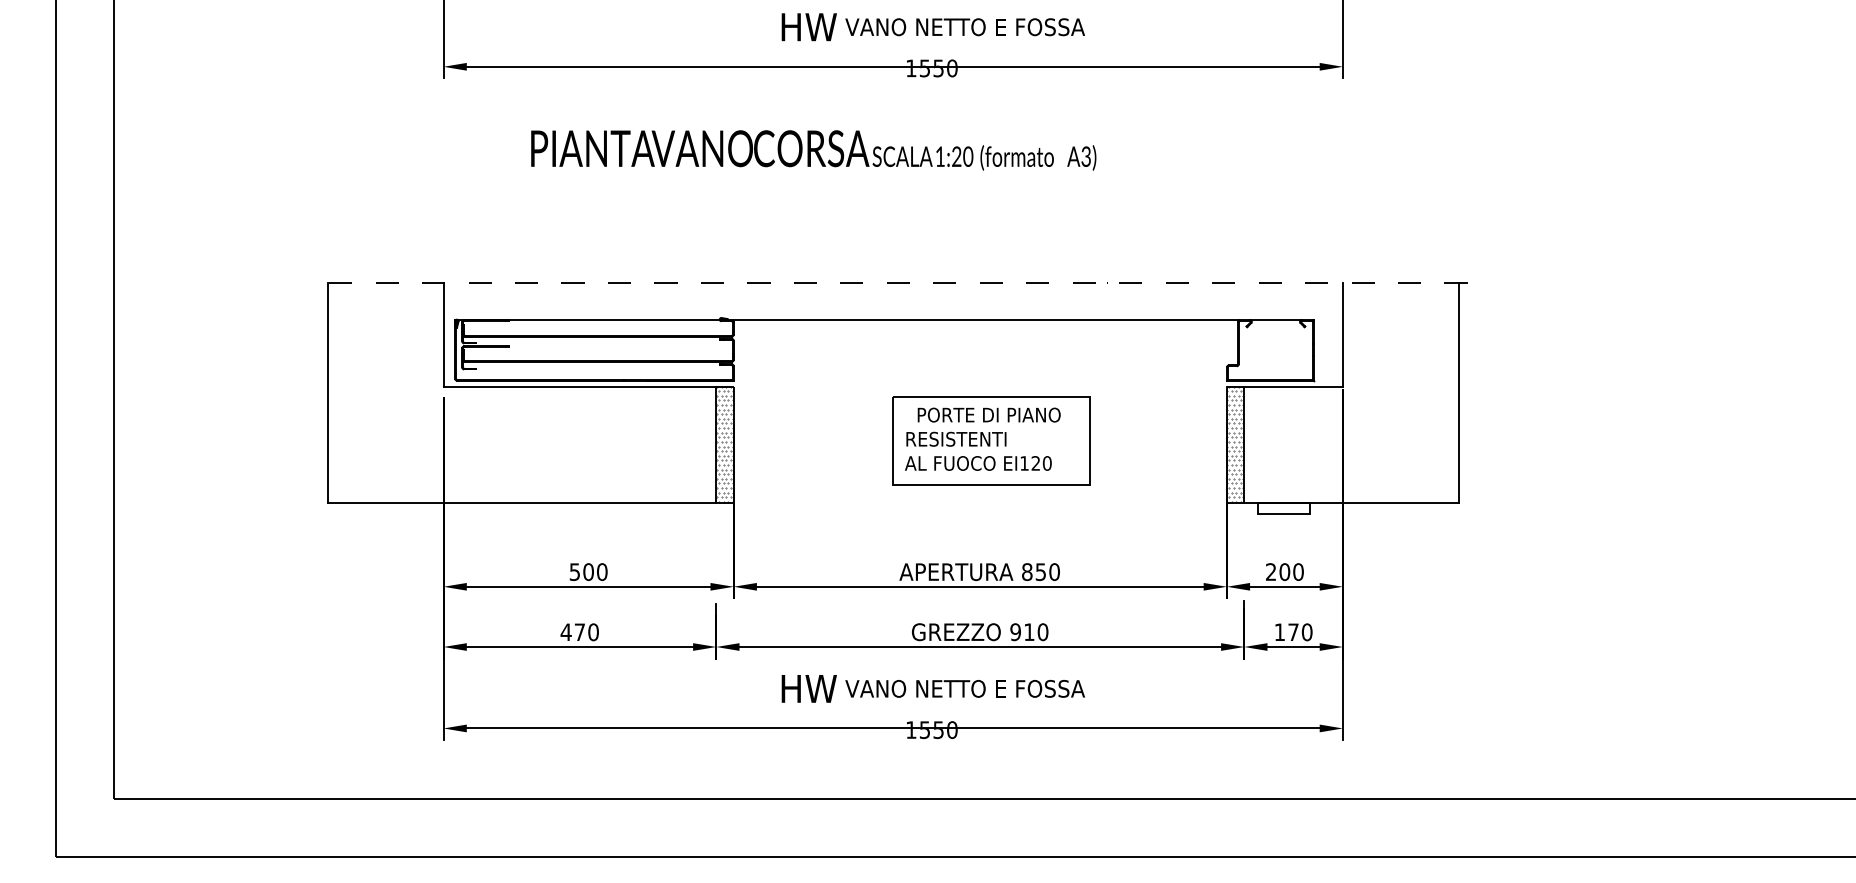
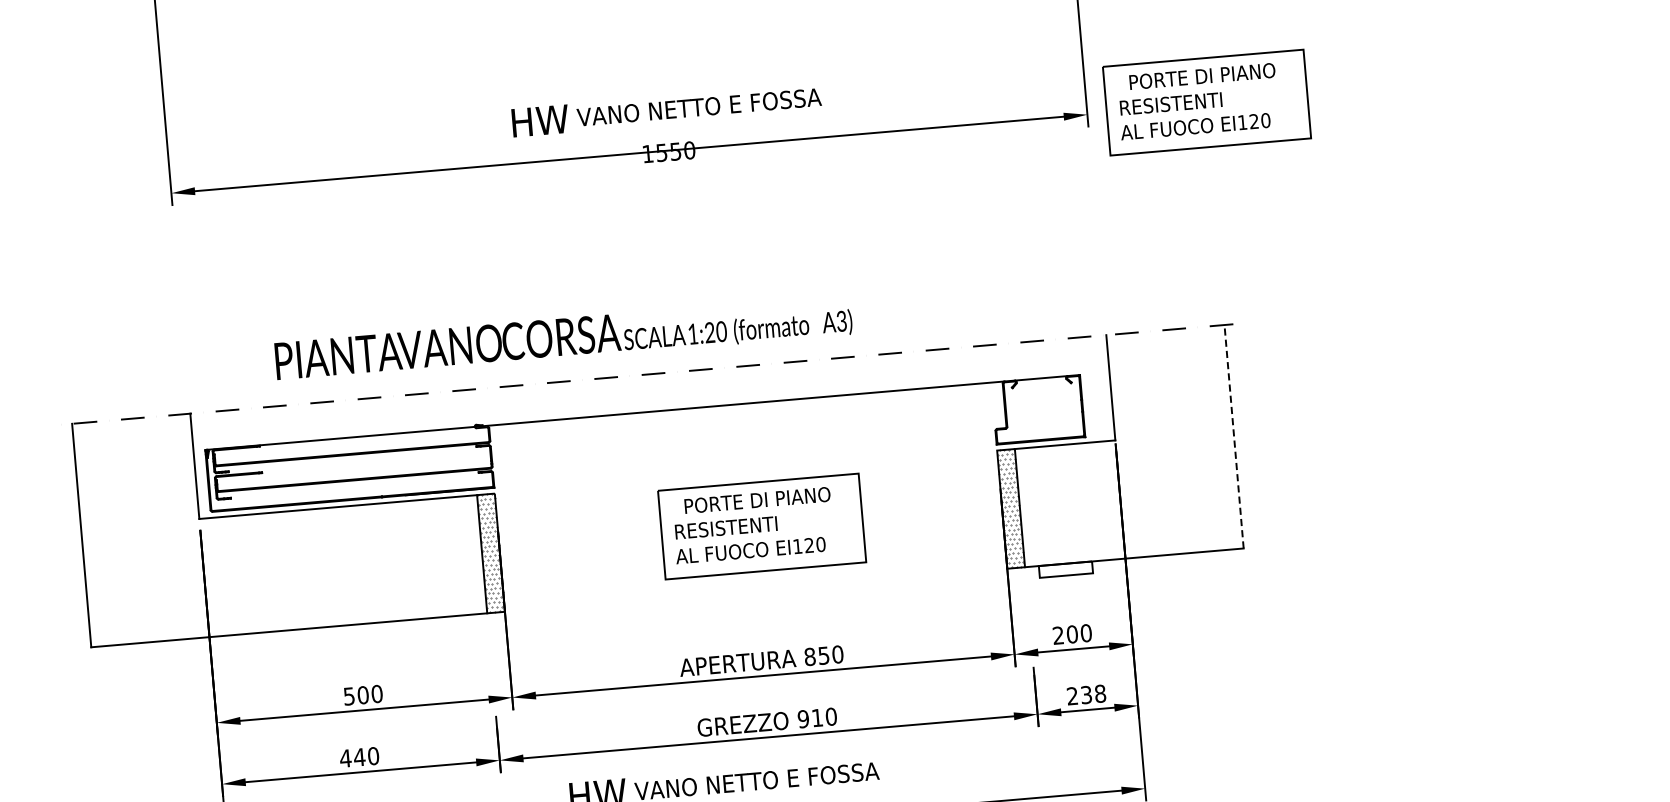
part: (1460, 64) -> (1206, 102), added
text: (813, 150) -> (563, 338), moved
line: (1458, 392) -> (1233, 436), solid -> dashed
text: (579, 631) -> (359, 756), 470 -> 440
text: (1293, 632) -> (1086, 695), 170 -> 238

